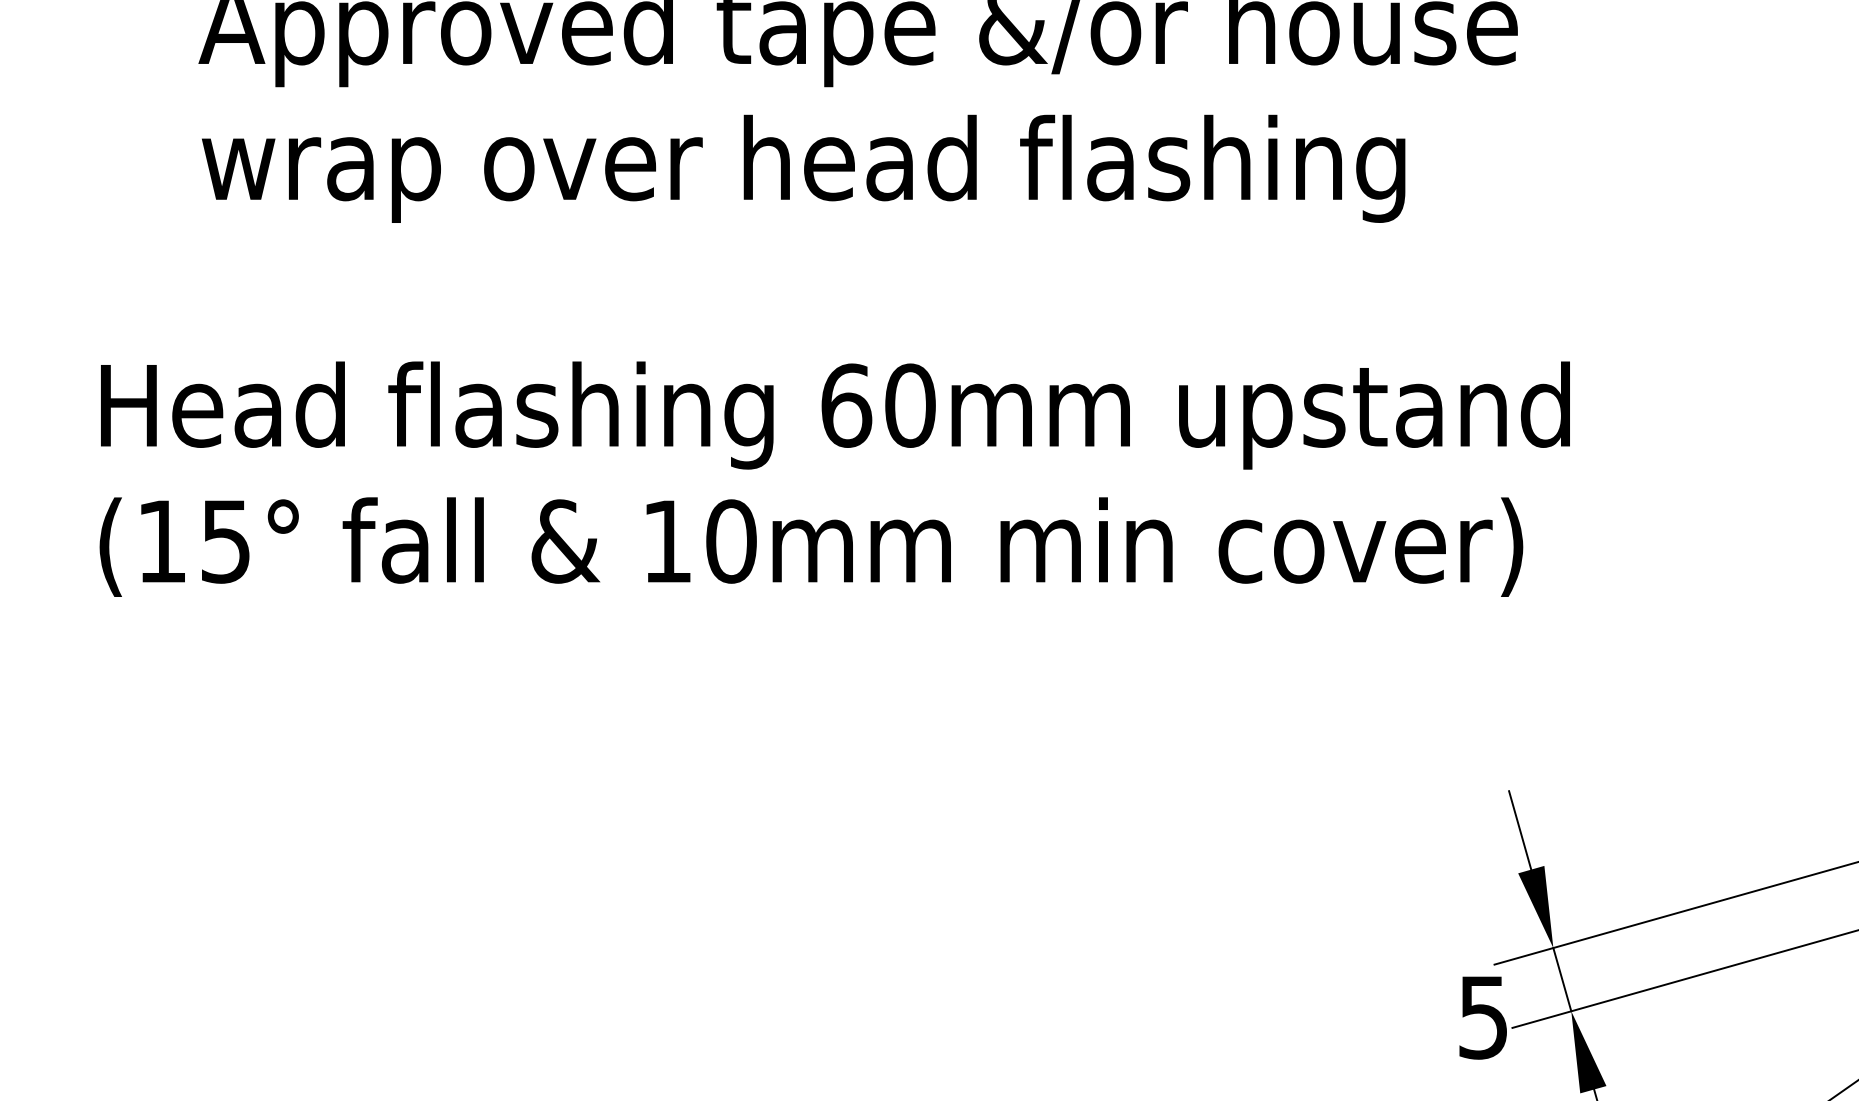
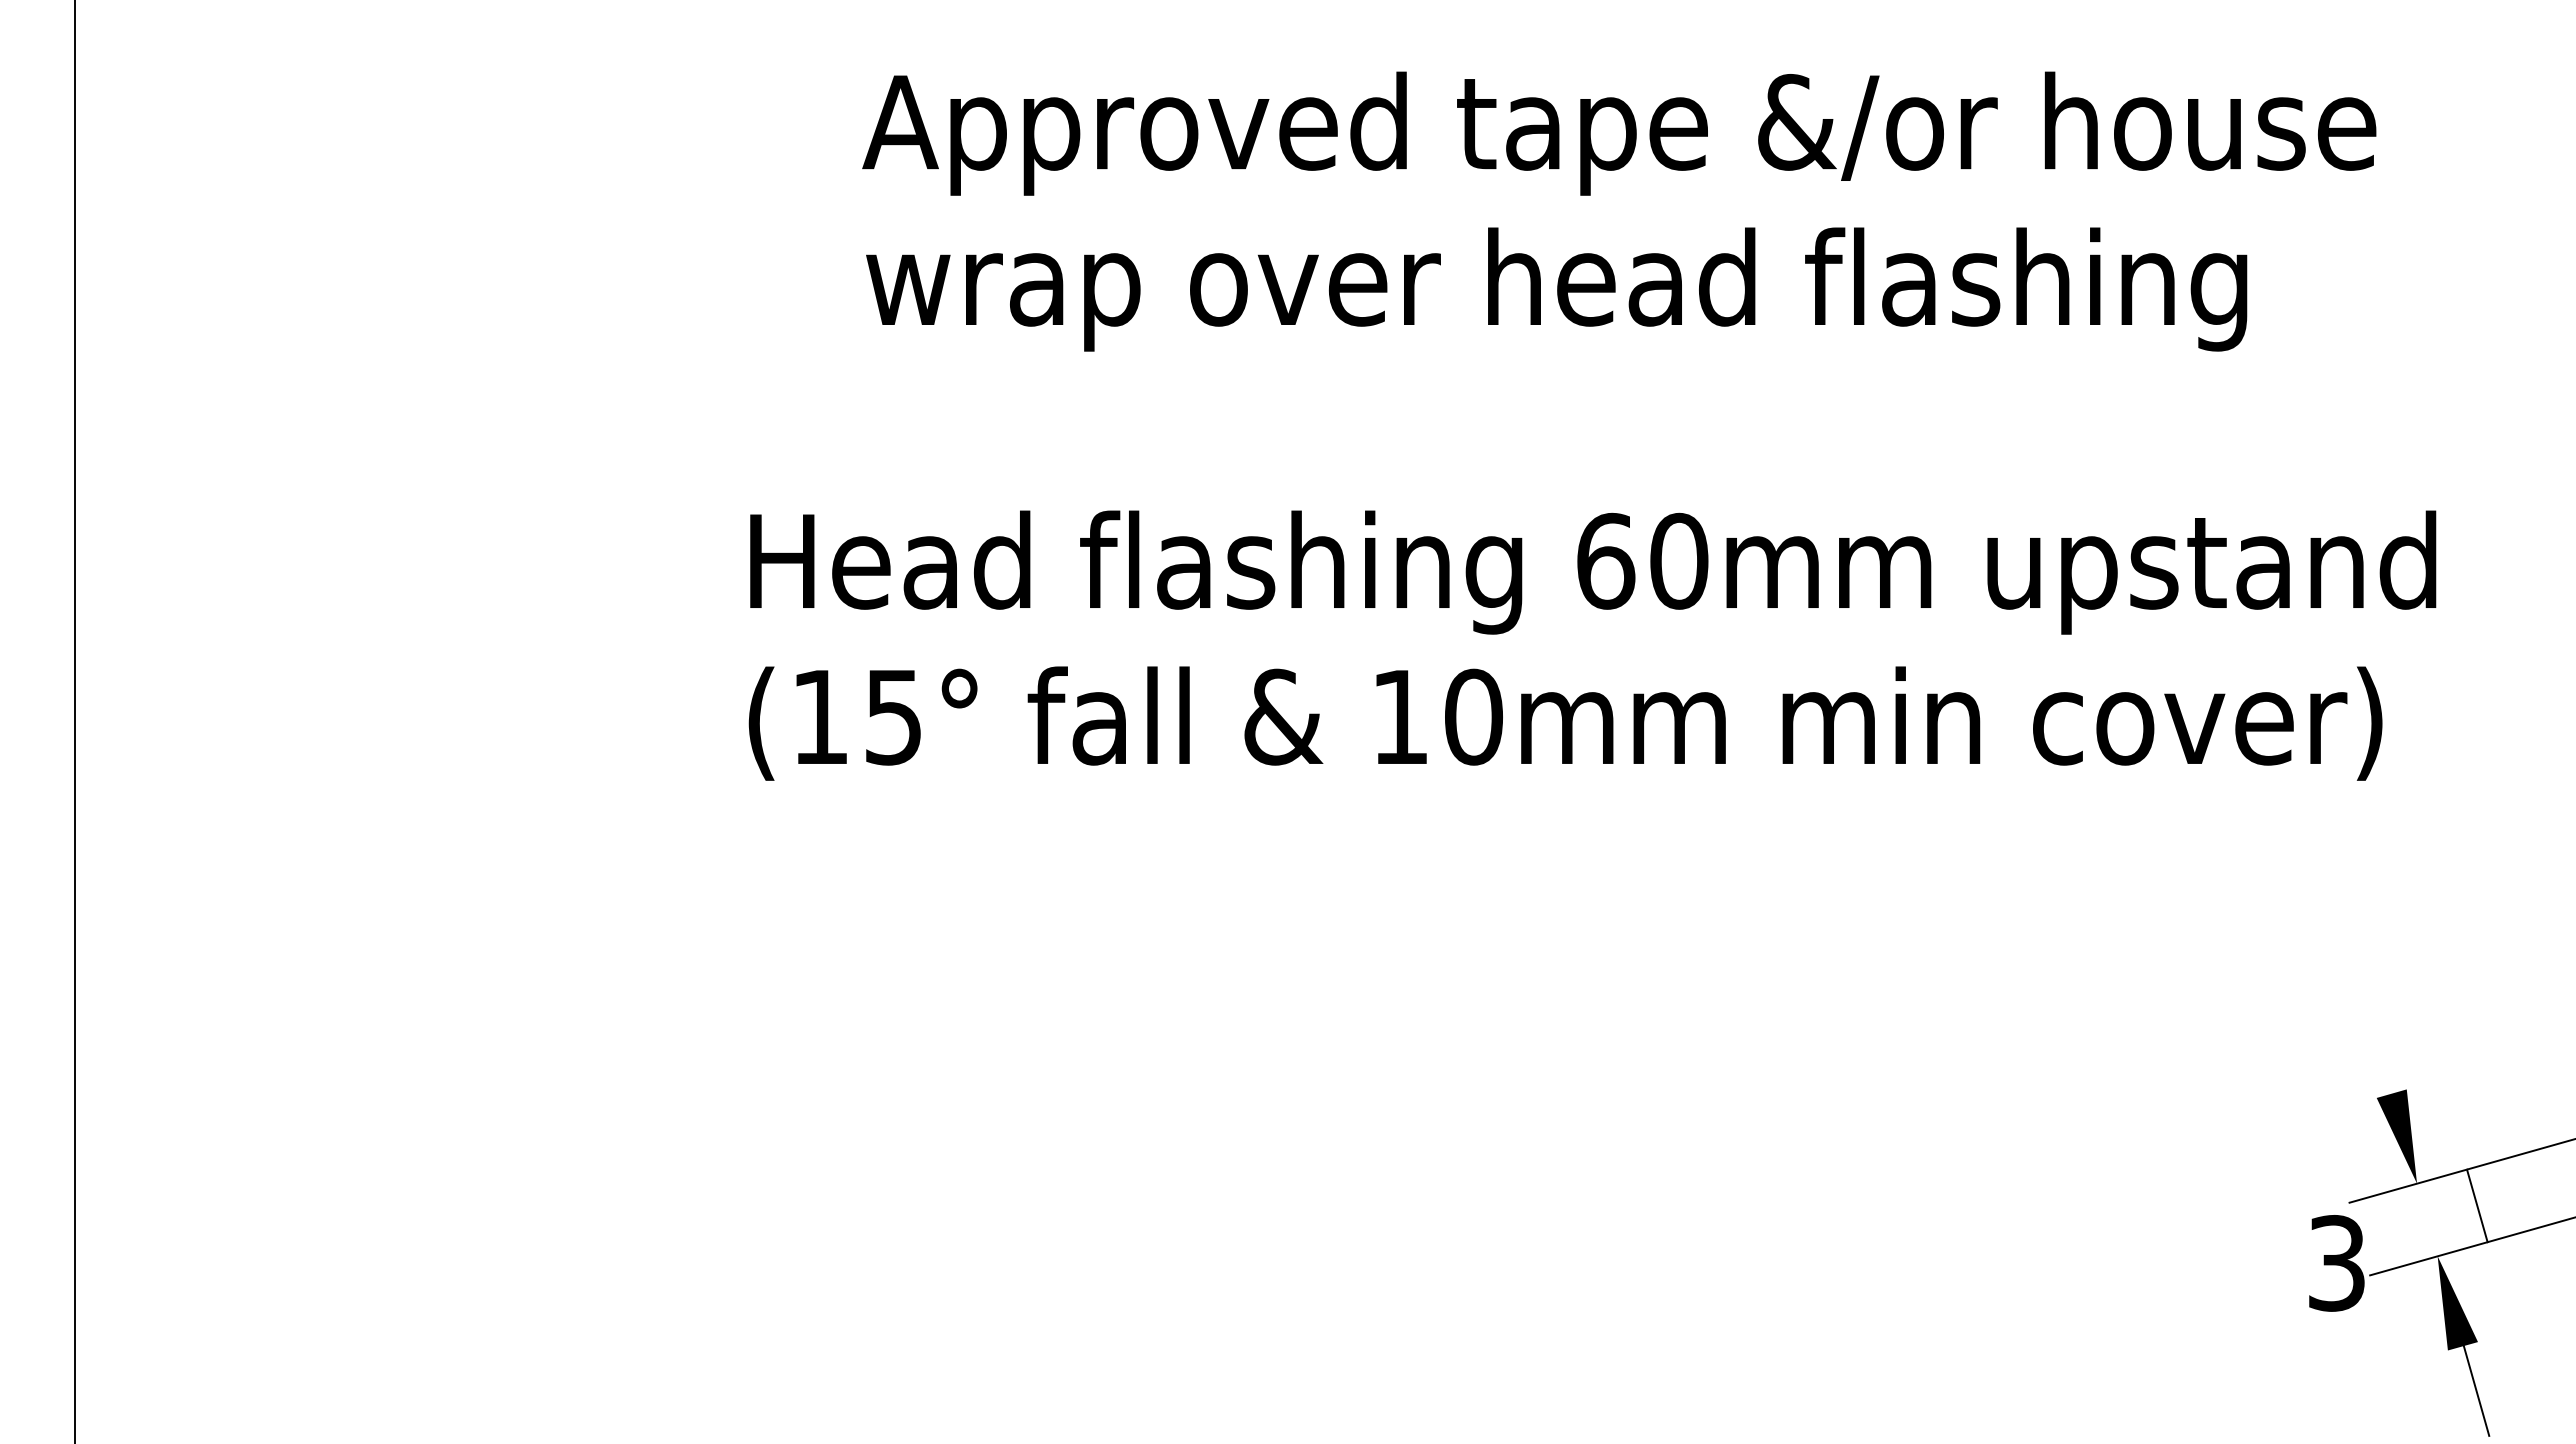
line: (1519, 830) -> (2378, 1048), removed
line: (1562, 979) -> (2477, 1205), moved
text: (1483, 1017) -> (2336, 1263), 5 -> 3

